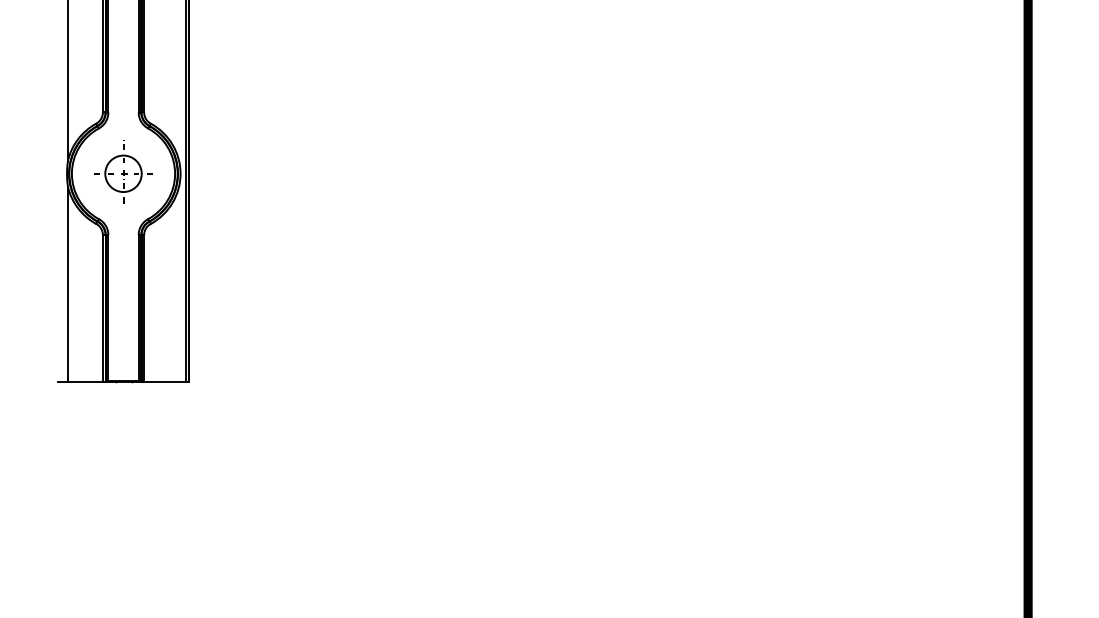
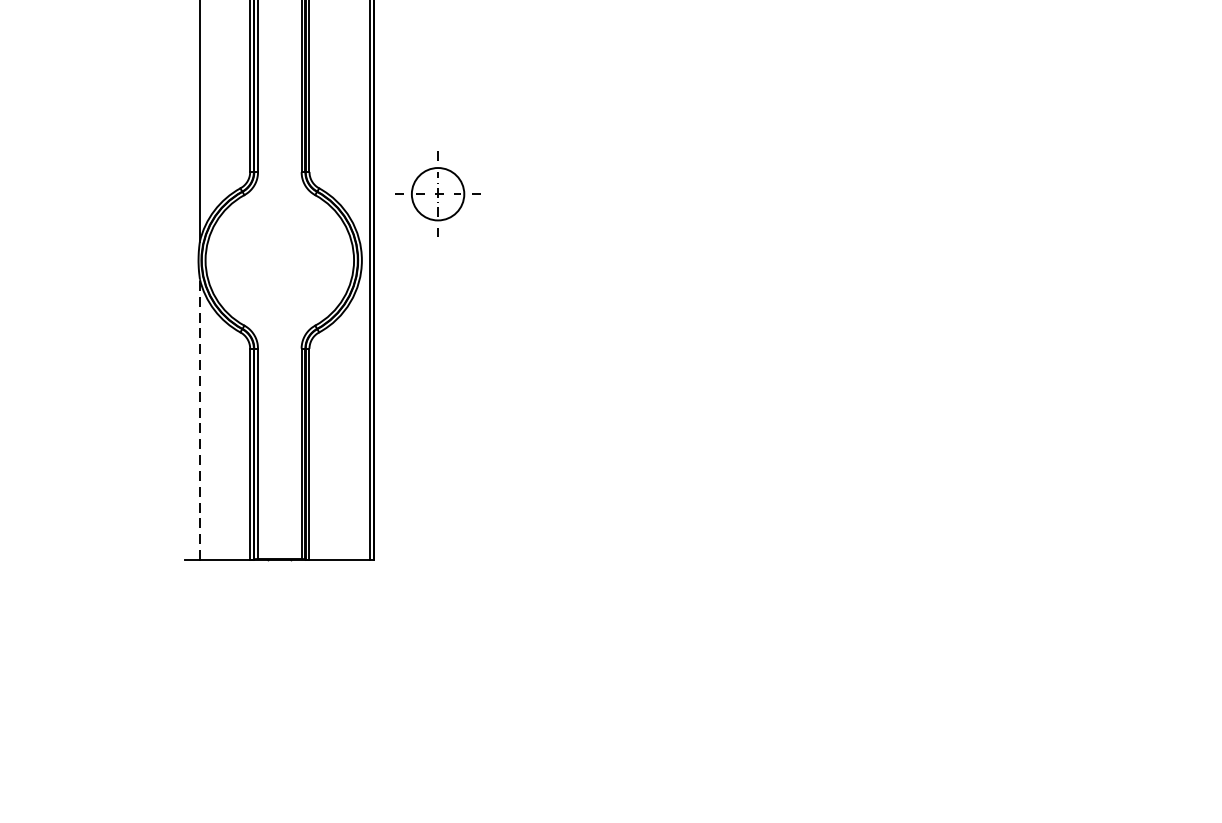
part: (123, 171) -> (438, 190), moved
line: (67, 284) -> (199, 419), solid -> dashed

